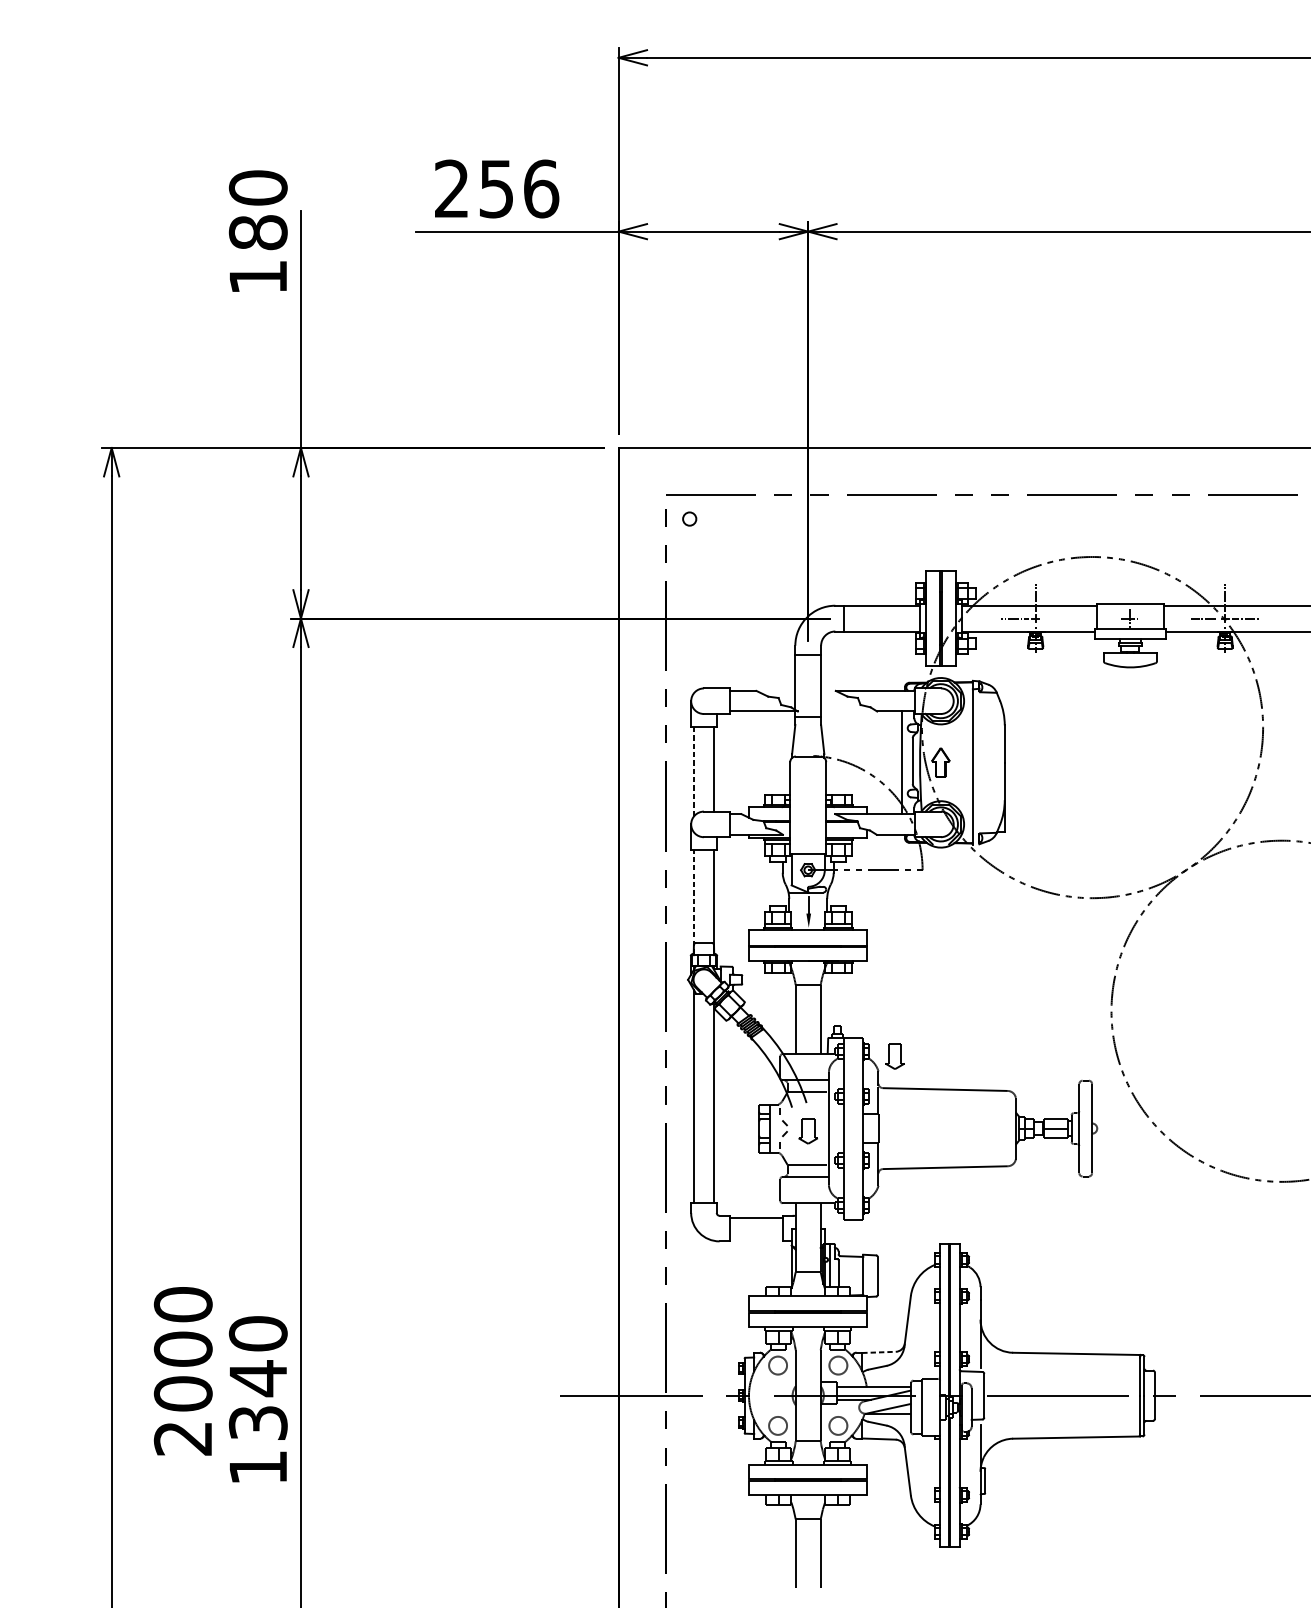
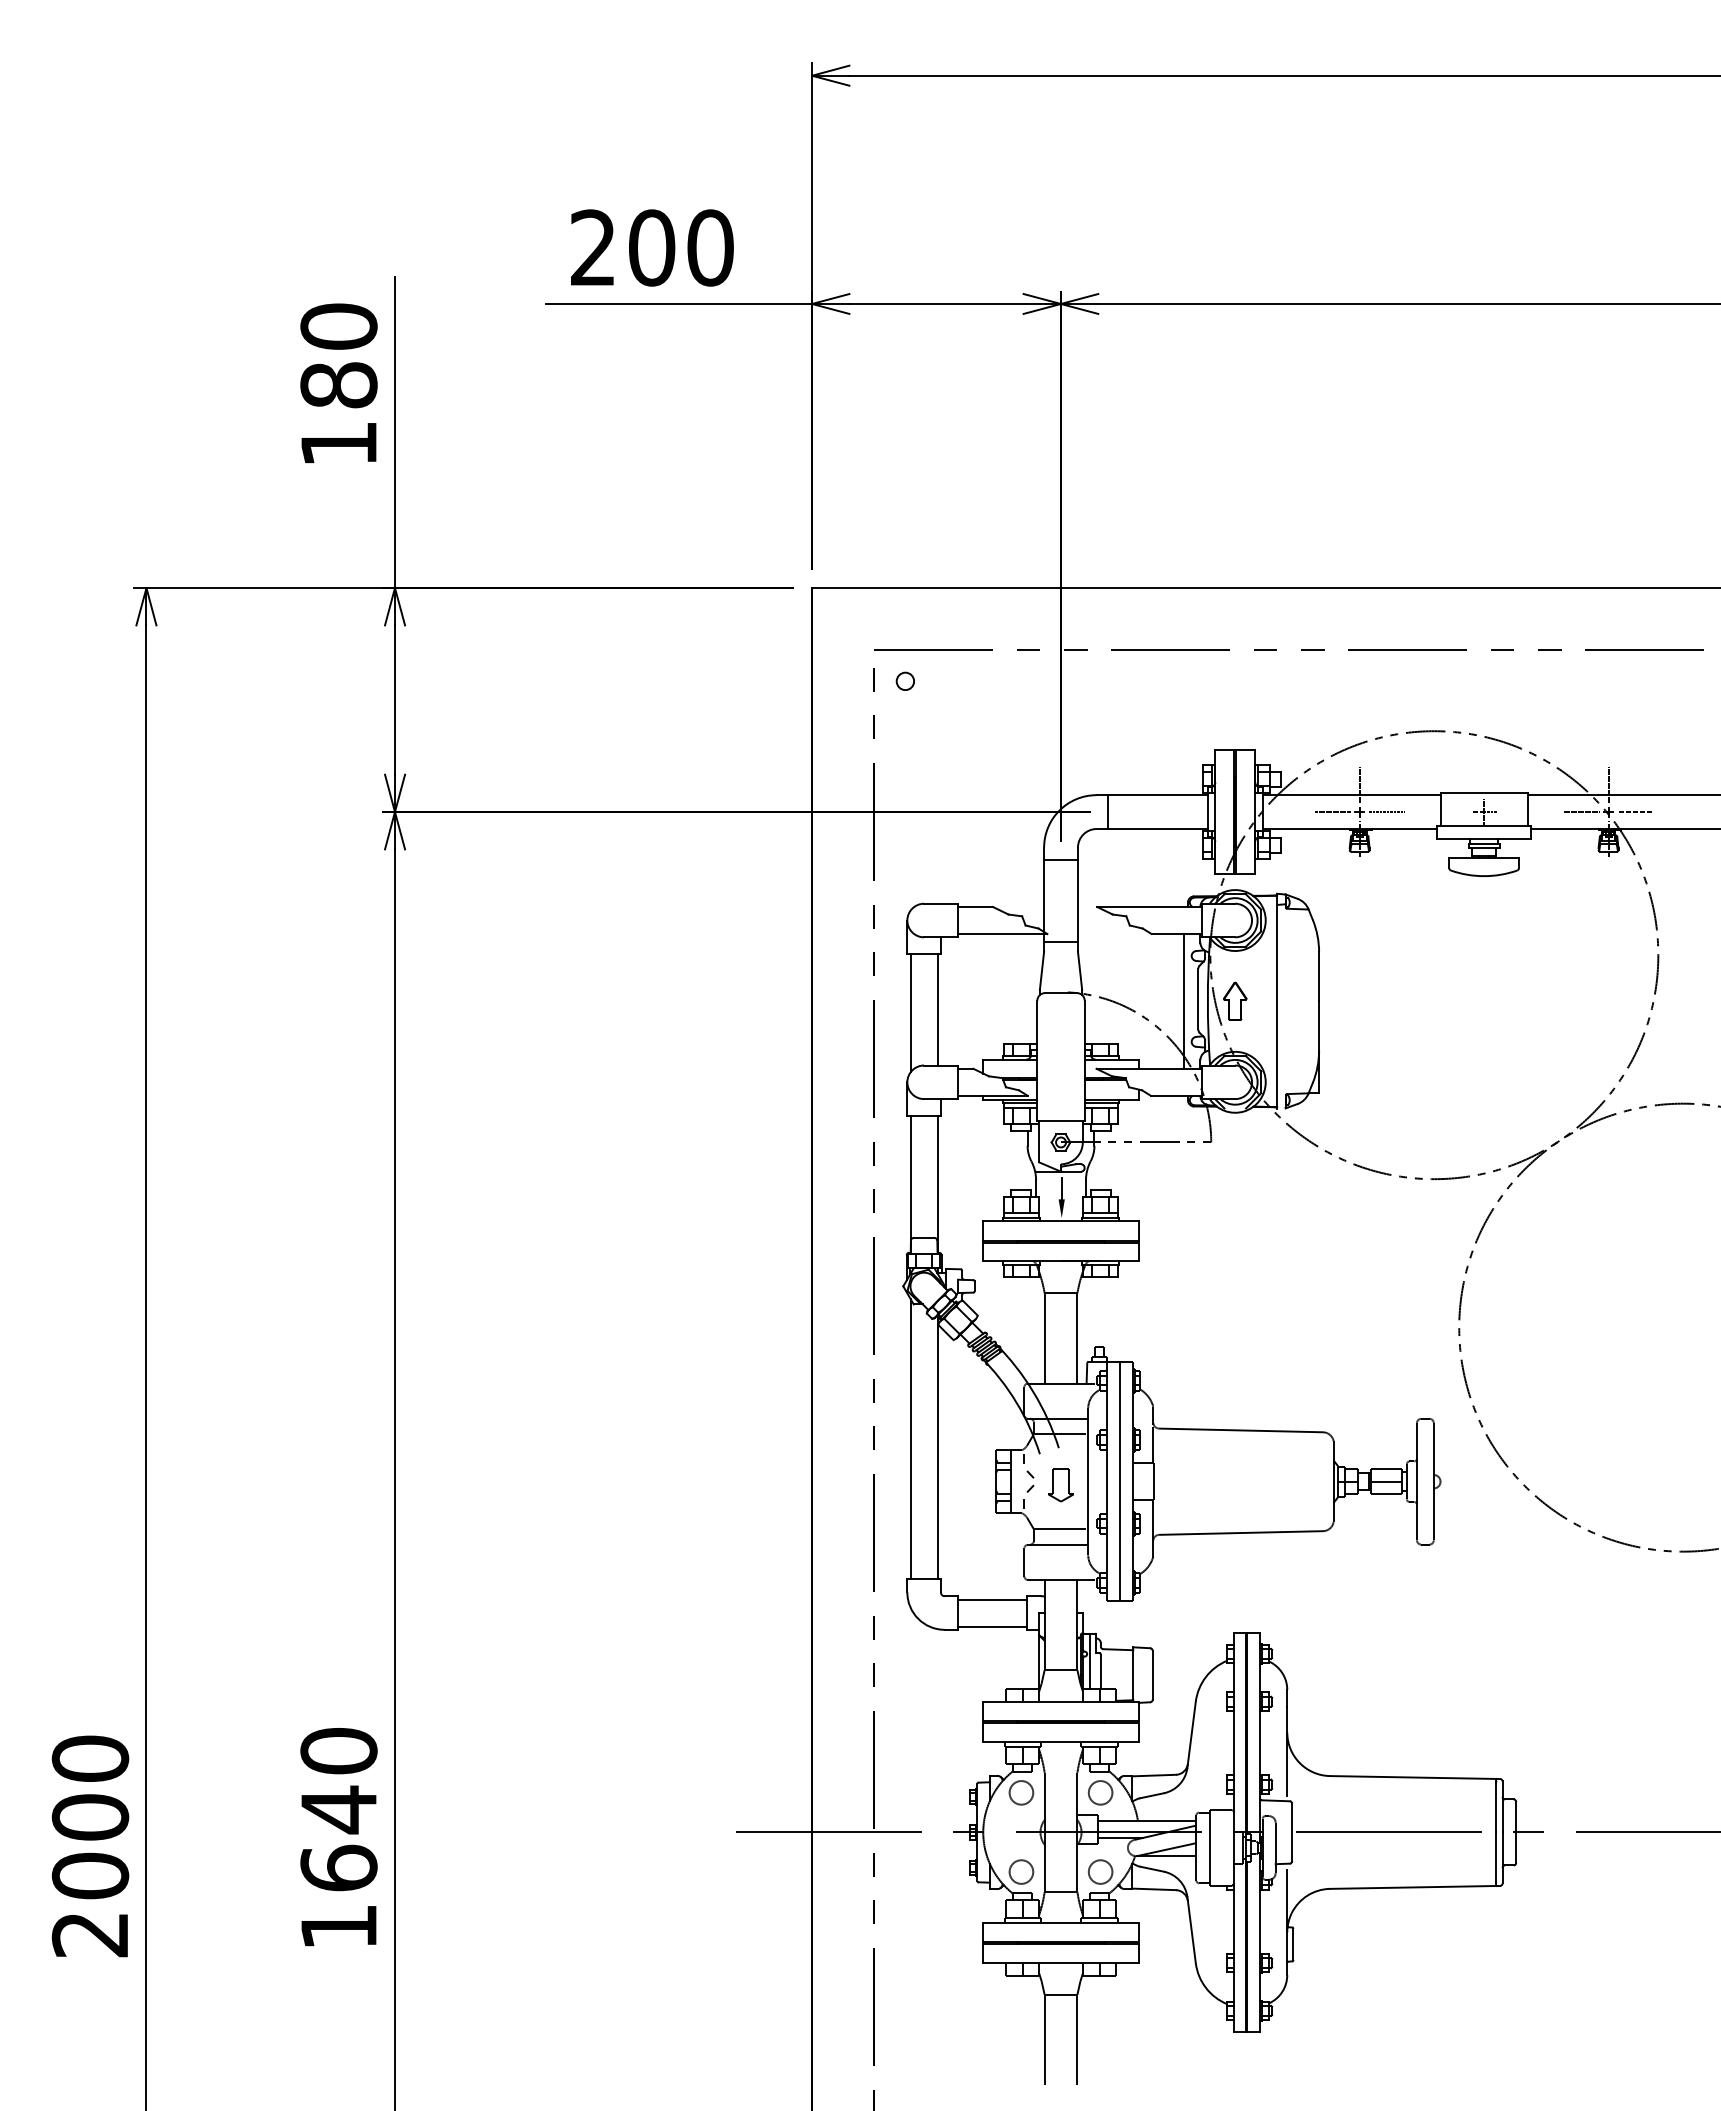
text: (519, 188) -> (681, 247), 256 -> 200
text: (257, 230) -> (338, 382), moved
line: (1056, 618) -> (1386, 812), added
line: (693, 772) -> (910, 1013), dashed -> solid
line: (693, 901) -> (910, 1183), dashed -> solid
part: (894, 1056) -> (1174, 1387), removed
line: (853, 1128) -> (1120, 1481), added
line: (756, 1238) -> (992, 1626), added
line: (879, 1352) -> (1154, 1775), dashed -> solid
text: (183, 1371) -> (90, 1846), moved
text: (257, 1422) -> (338, 1867), 1340 -> 1640

